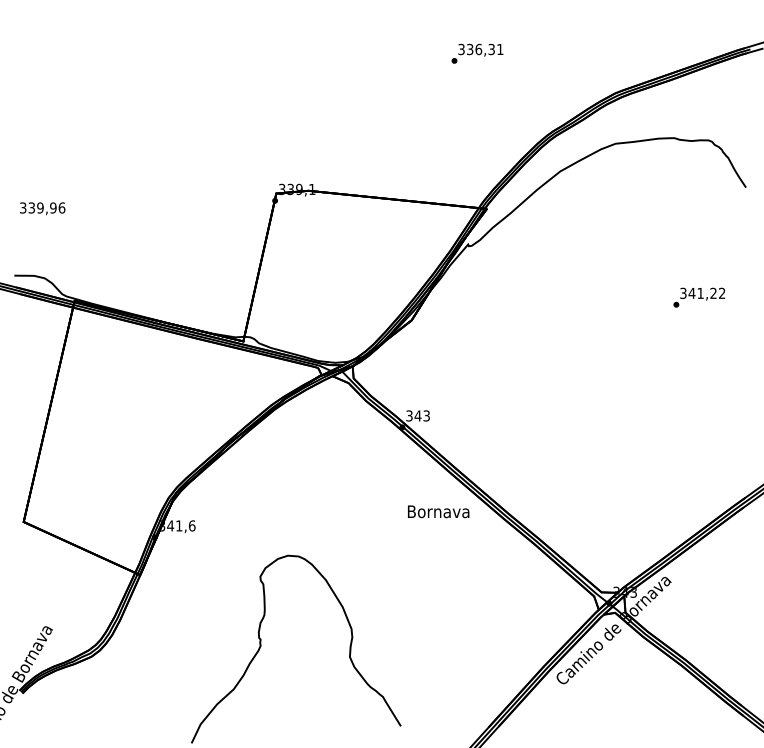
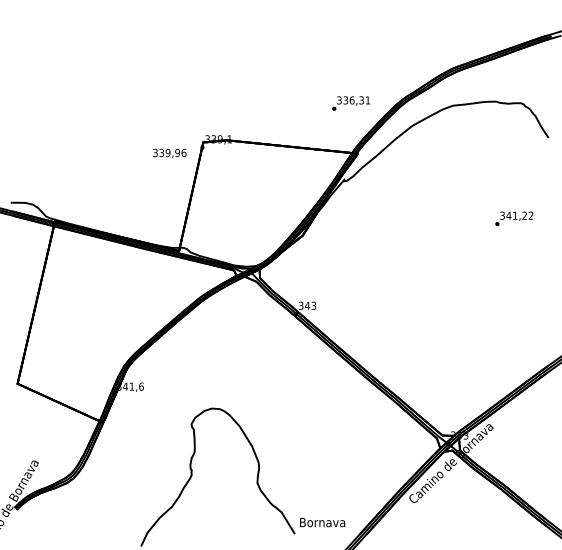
text: (477, 53) -> (351, 103), moved
text: (42, 208) -> (169, 153), moved
text: (438, 511) -> (322, 522), moved

